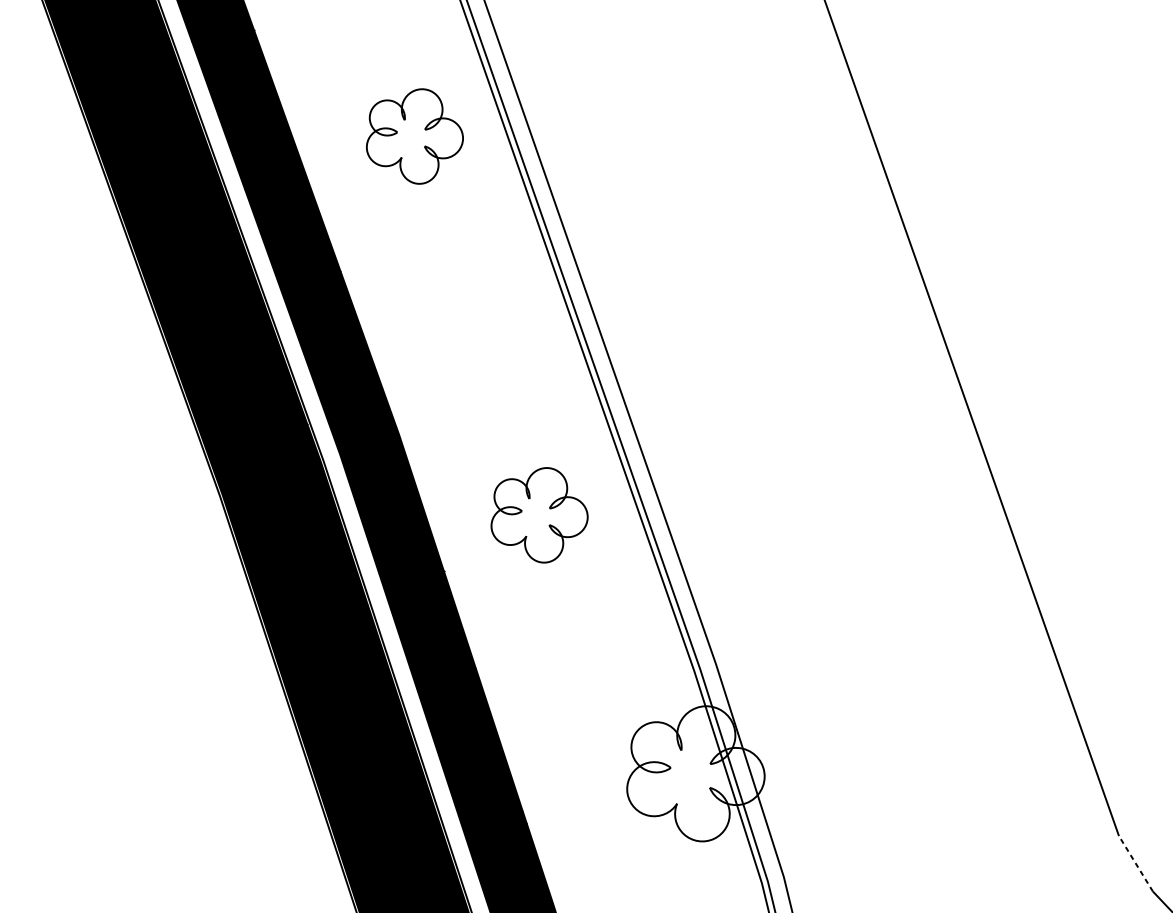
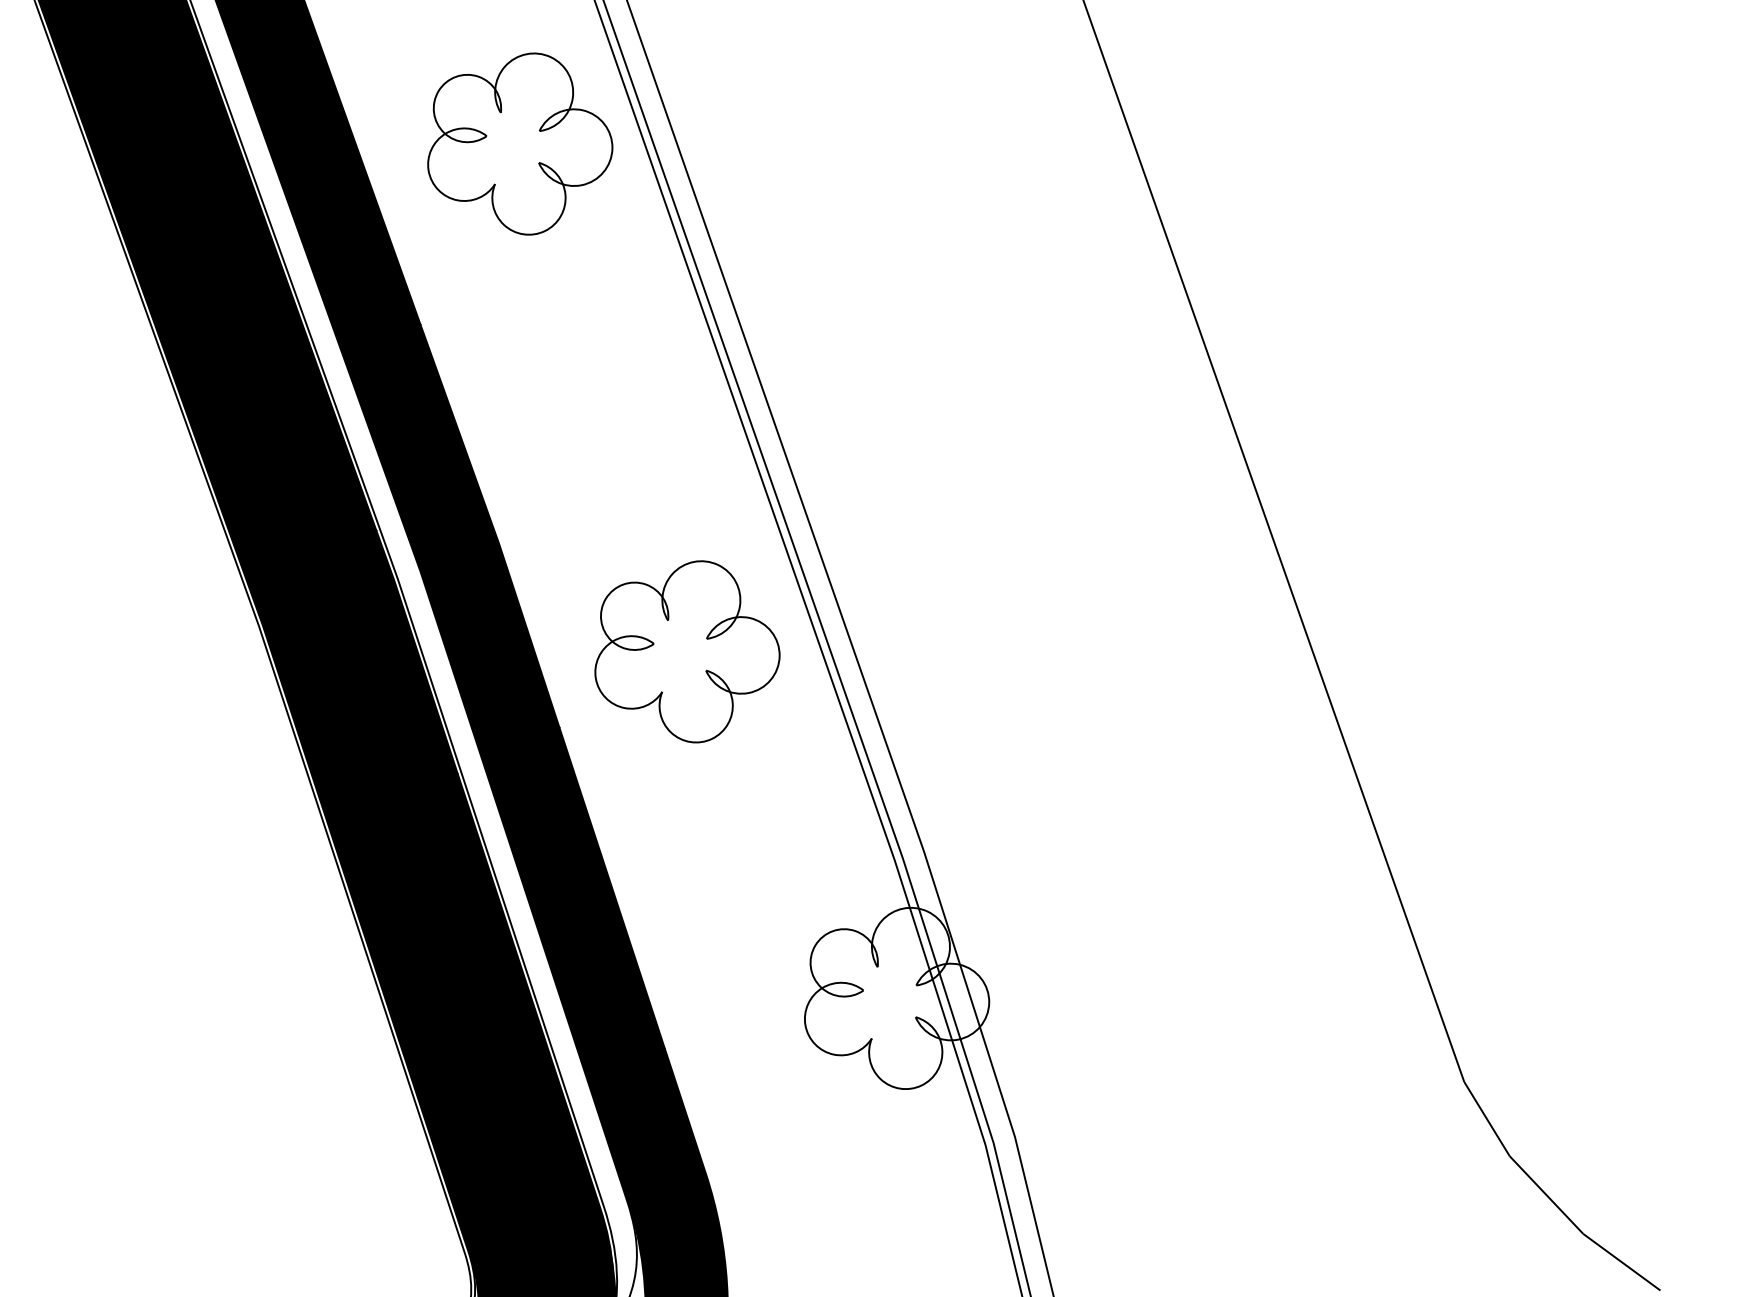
part: (415, 136) -> (520, 143), size x1.43
part: (539, 515) -> (687, 651), size x1.43
line: (1136, 864) -> (1487, 1119), dashed -> solid

